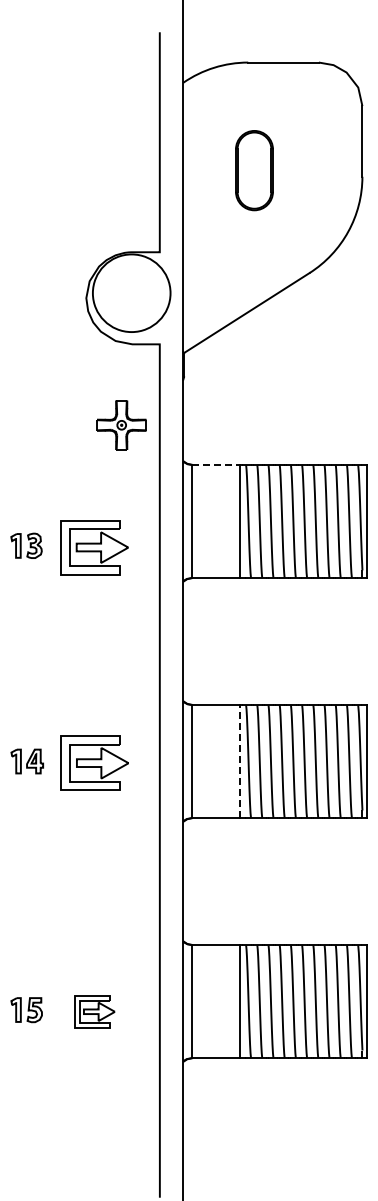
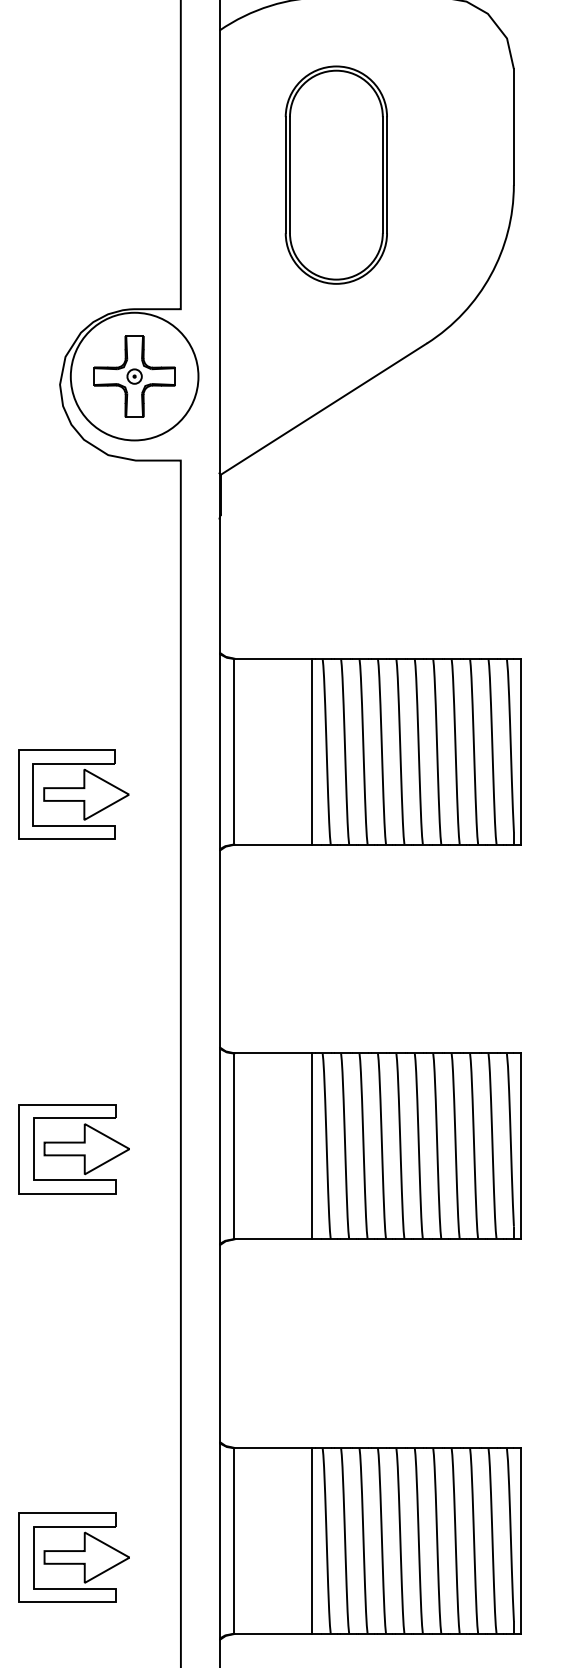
part: (254, 170) -> (336, 174), size x1.67
part: (121, 425) -> (134, 376), moved
line: (215, 464) -> (272, 658), dashed -> solid
line: (239, 761) -> (311, 1146), dashed -> solid
part: (94, 1011) -> (73, 1557), size x1.67

